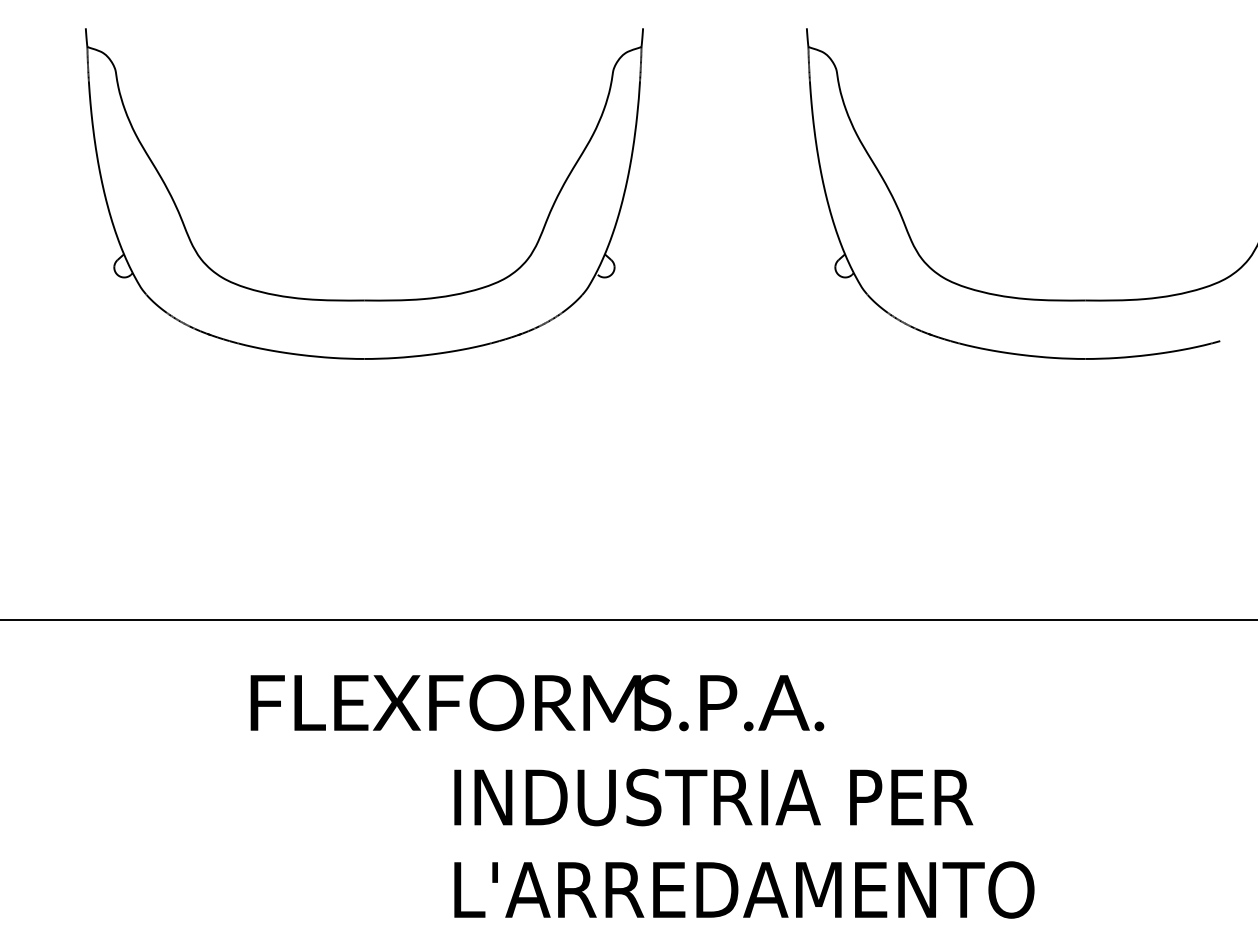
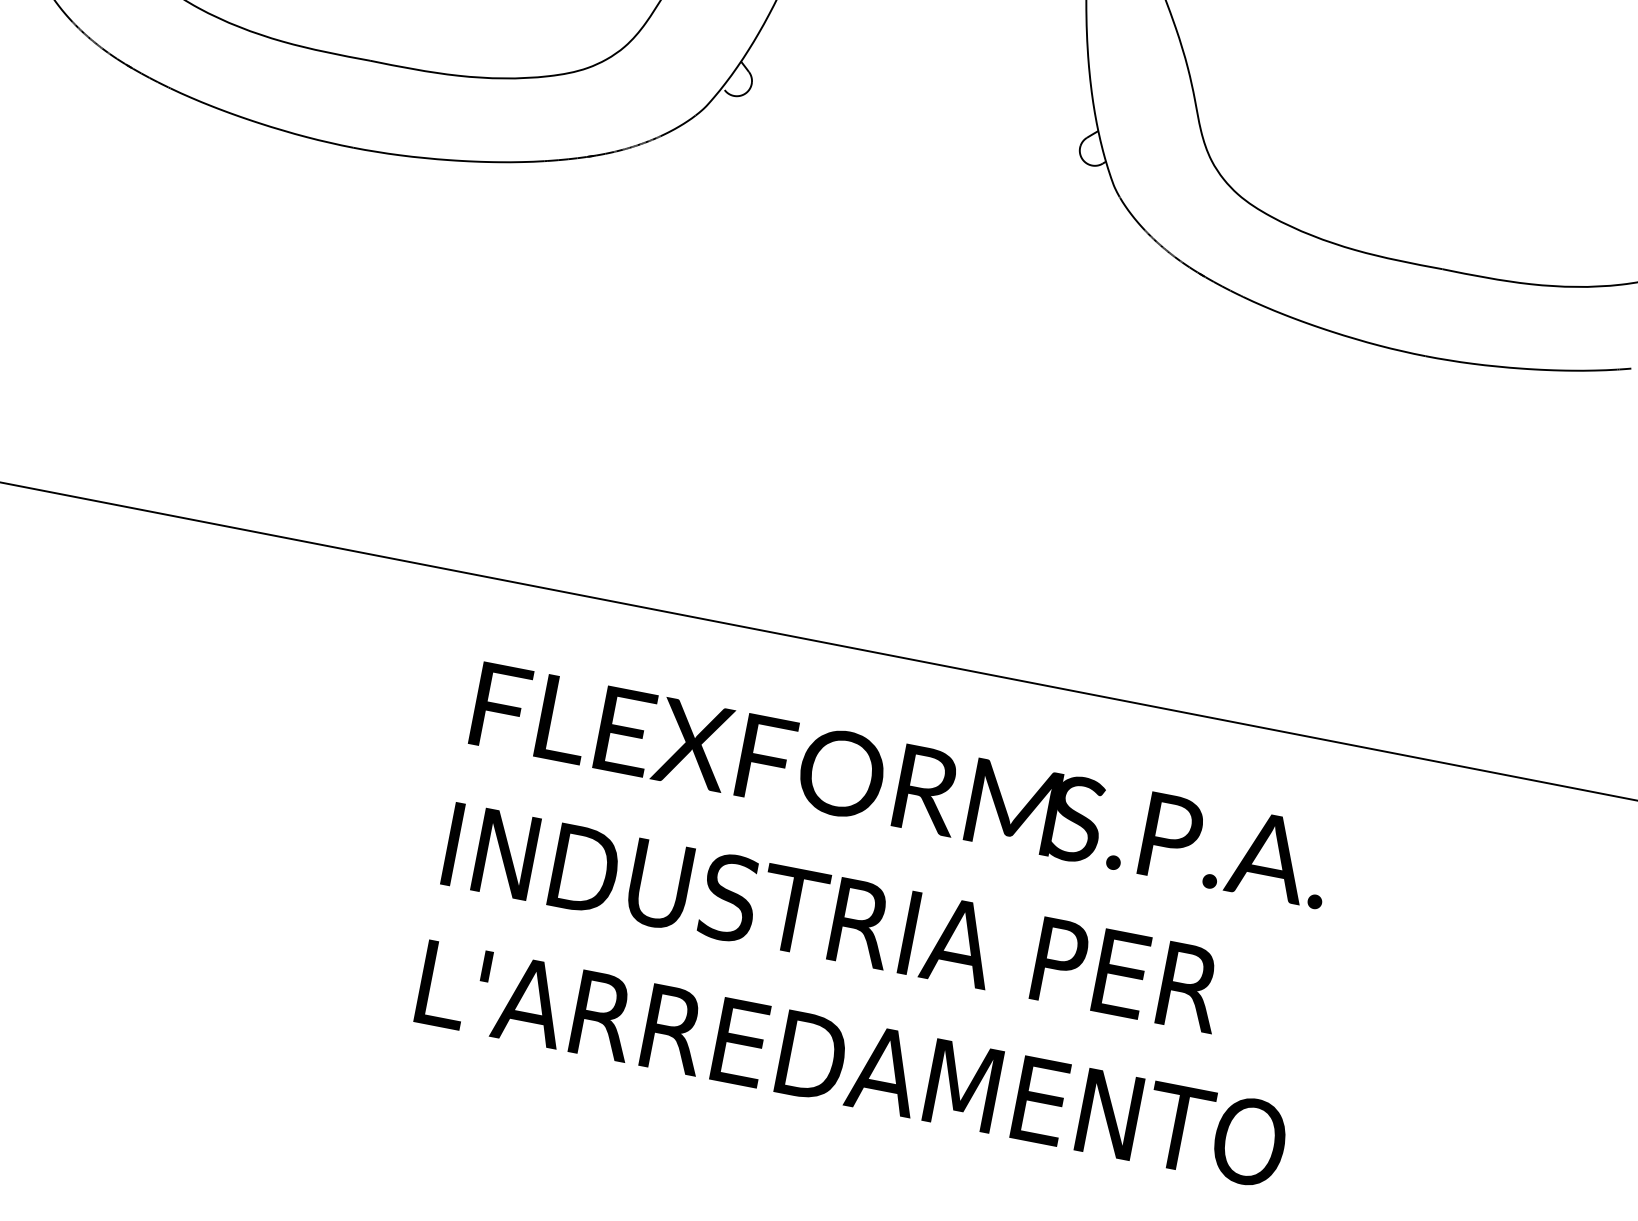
text: (537, 702) -> (902, 784), moved
text: (744, 843) -> (866, 995), moved

